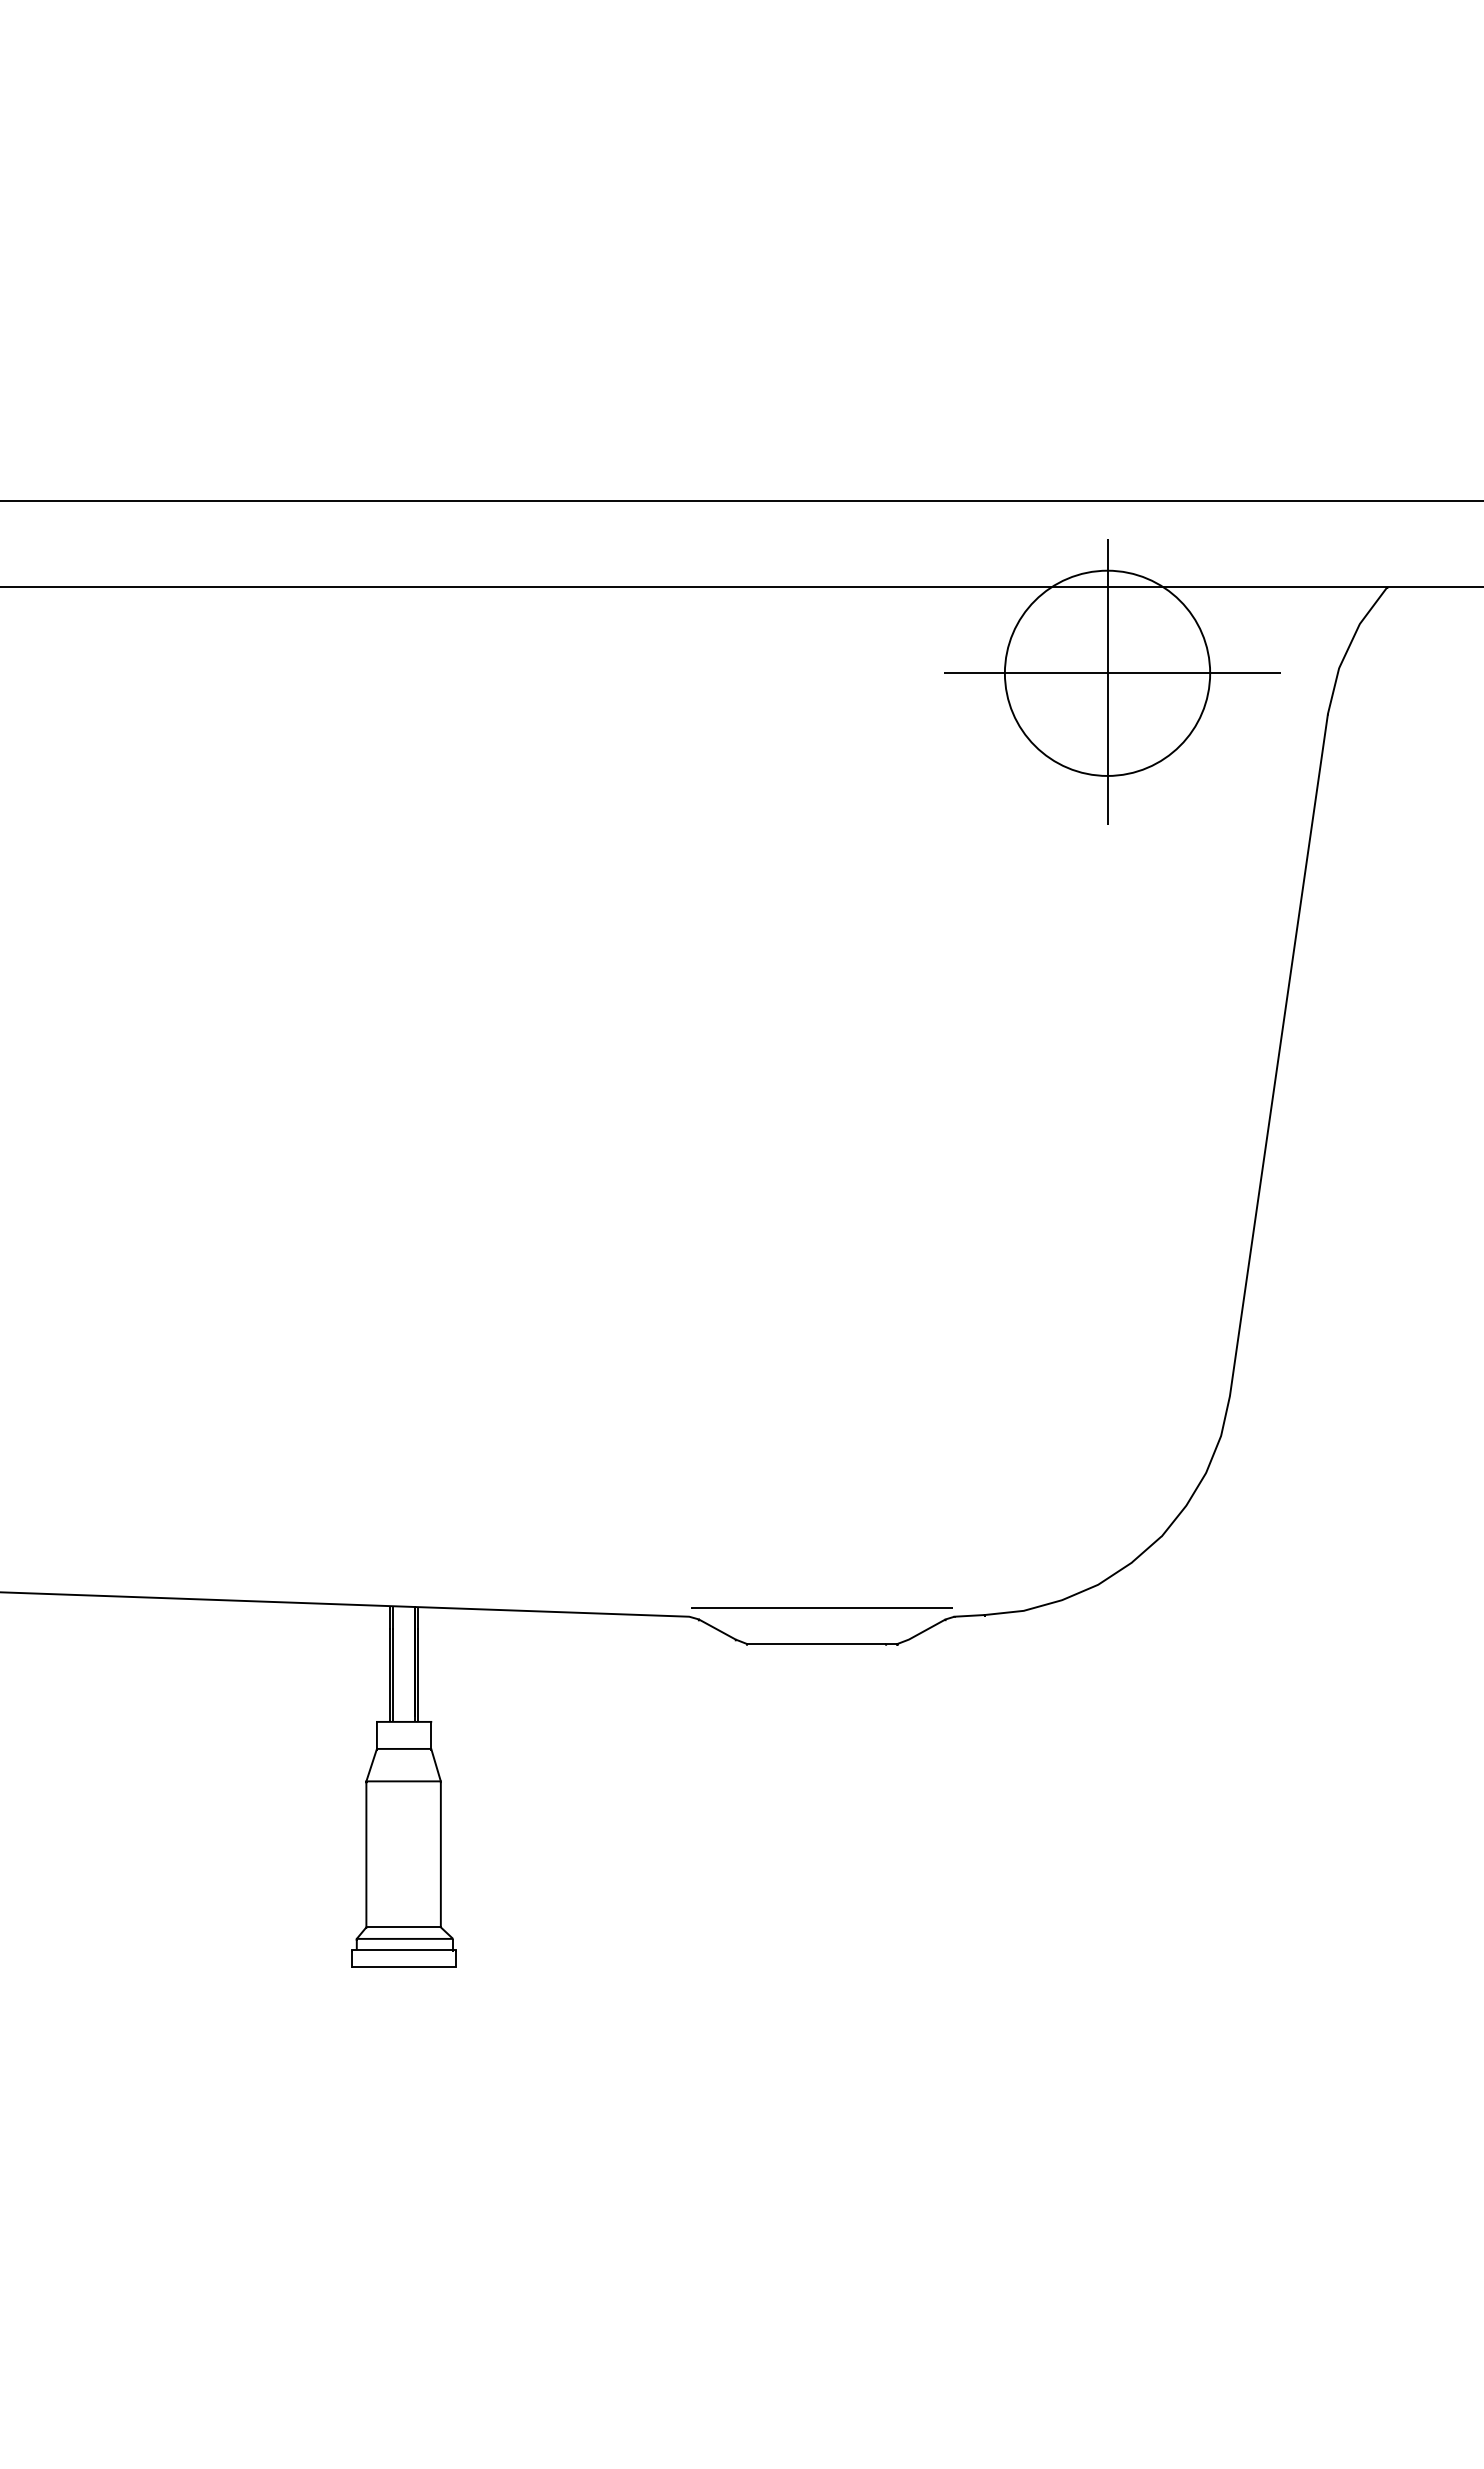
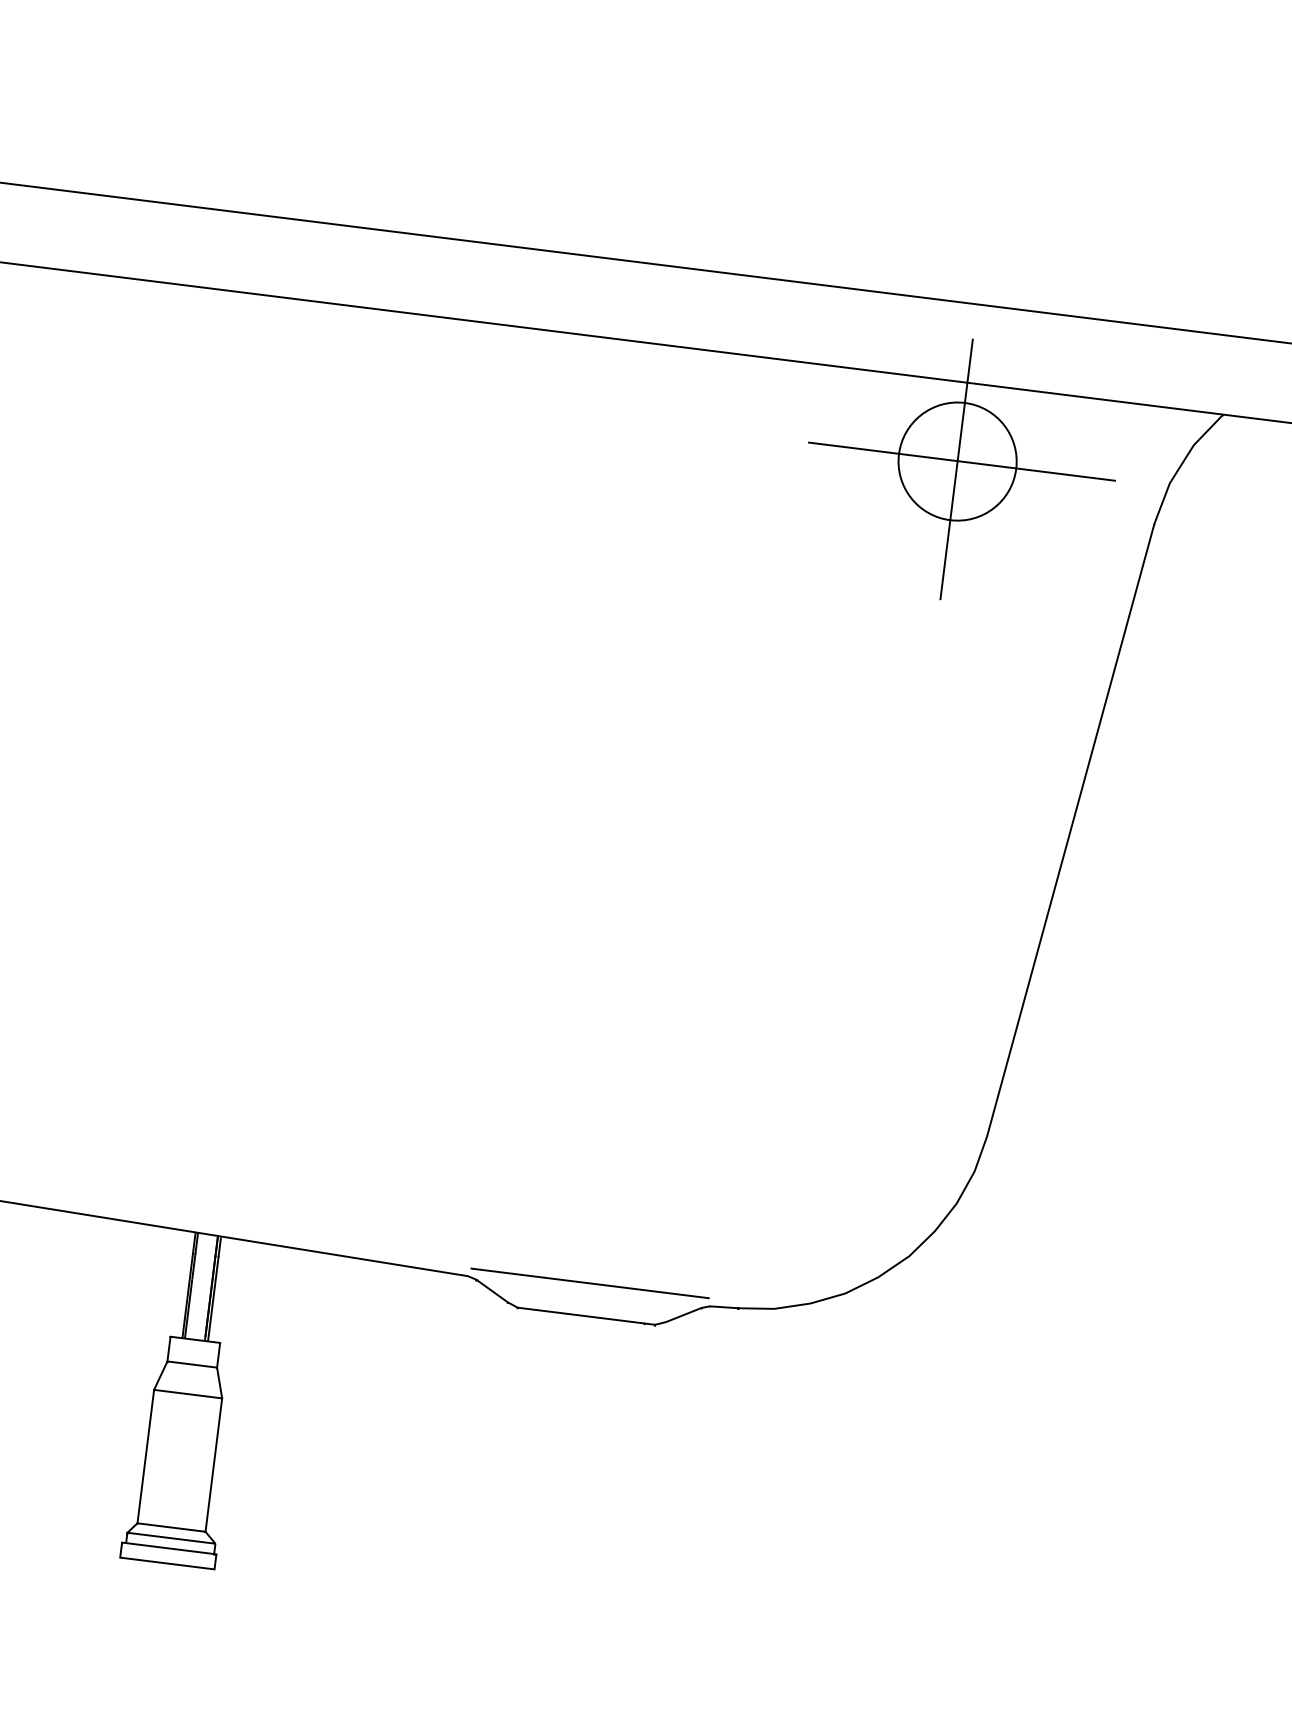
circle: (1107, 673) -> (957, 461), size x0.62

